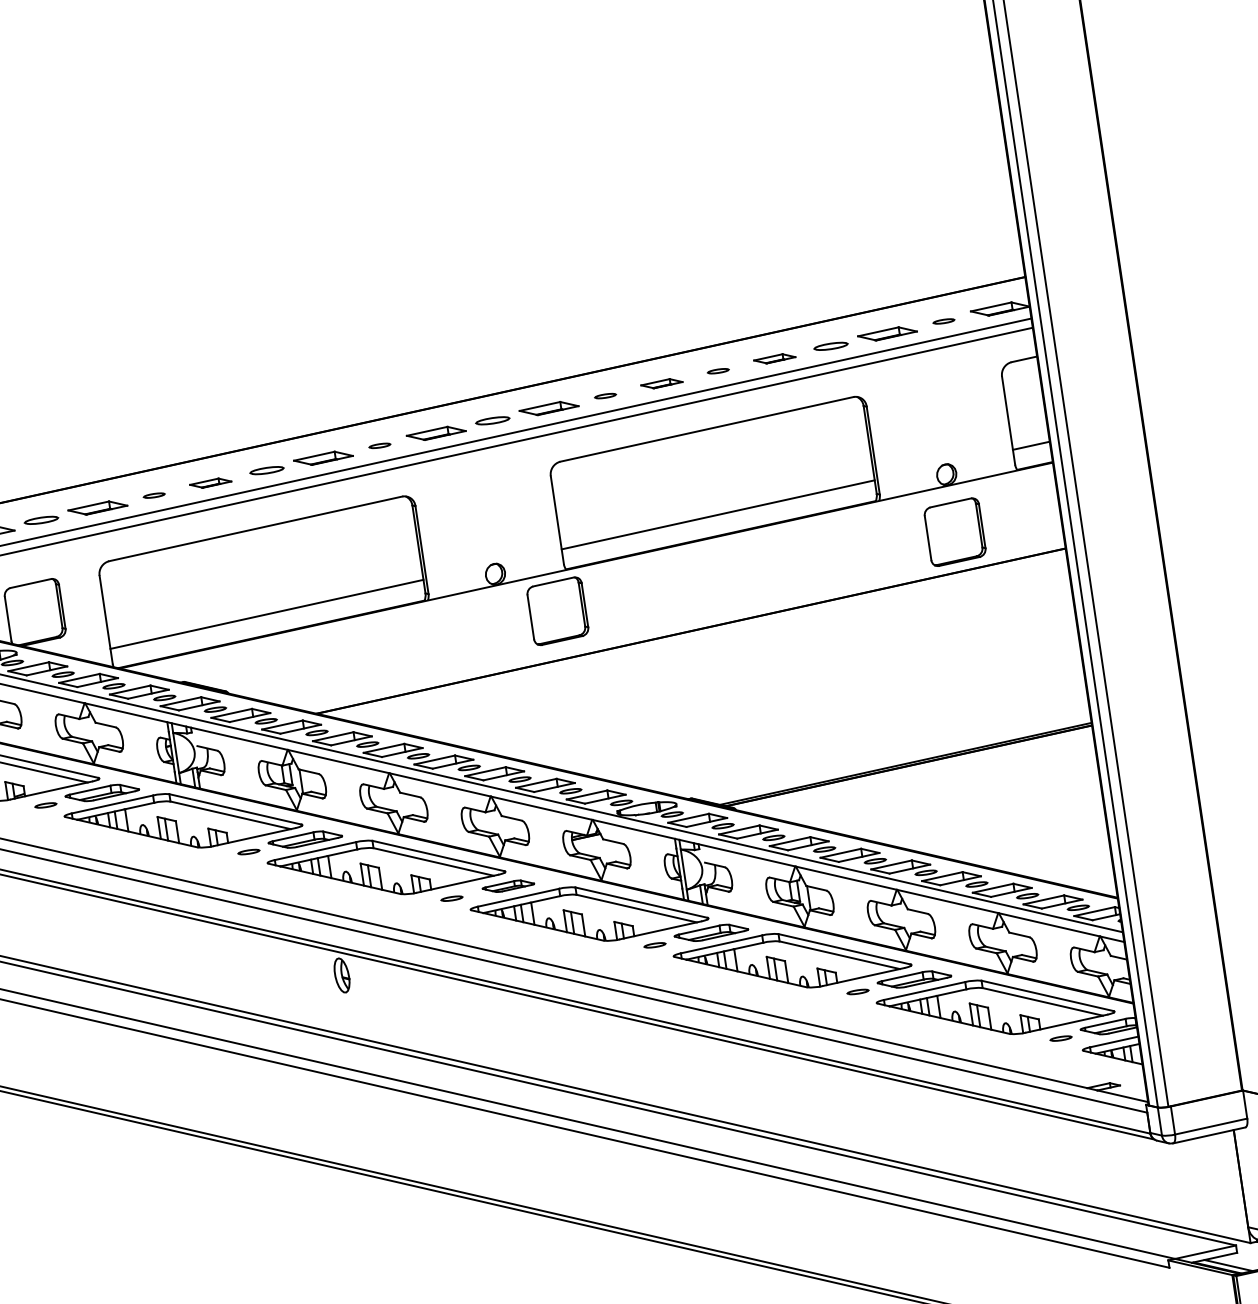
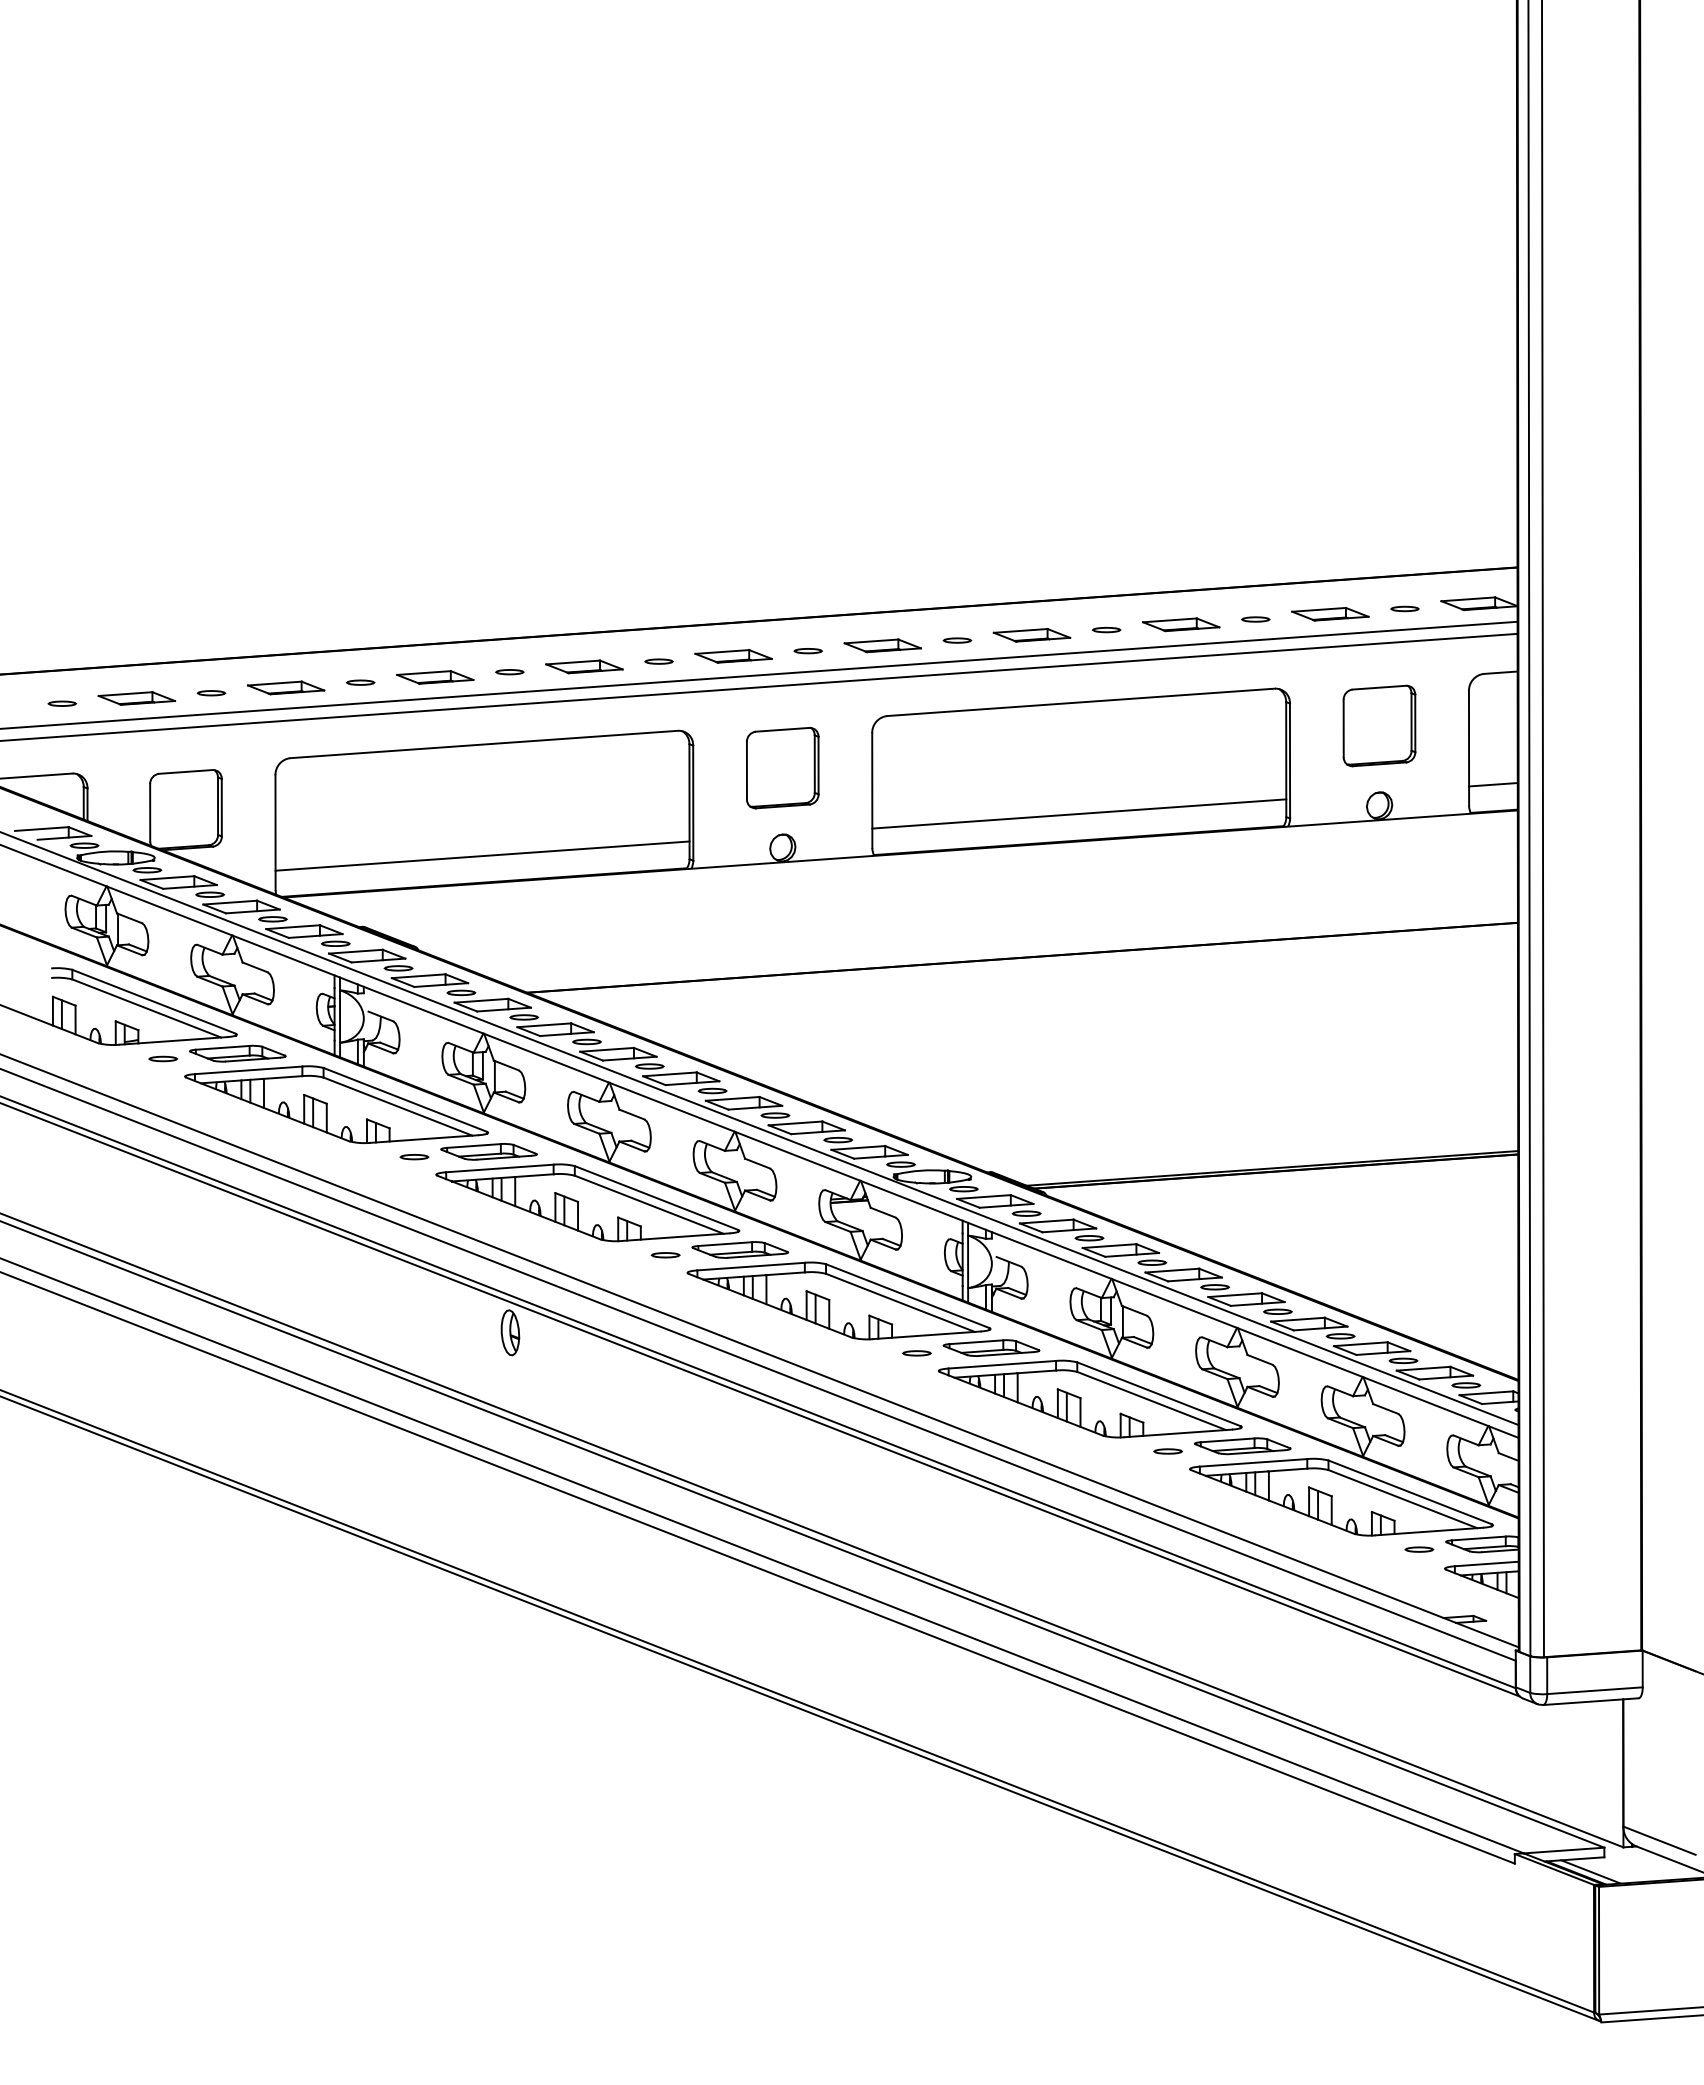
part: (830, 346) -> (1255, 619), size x0.62
part: (774, 358) -> (1181, 624), size x1.43
part: (661, 383) -> (1031, 635), size x1.43
part: (492, 421) -> (807, 651), size x0.62
part: (266, 471) -> (509, 672), size x0.62
part: (210, 483) -> (435, 677), size x1.43
part: (41, 520) -> (211, 693), size x0.62
part: (955, 531) -> (1379, 725), moved
part: (557, 611) -> (782, 768), moved
part: (508, 885) -> (740, 1249), size x1.43

